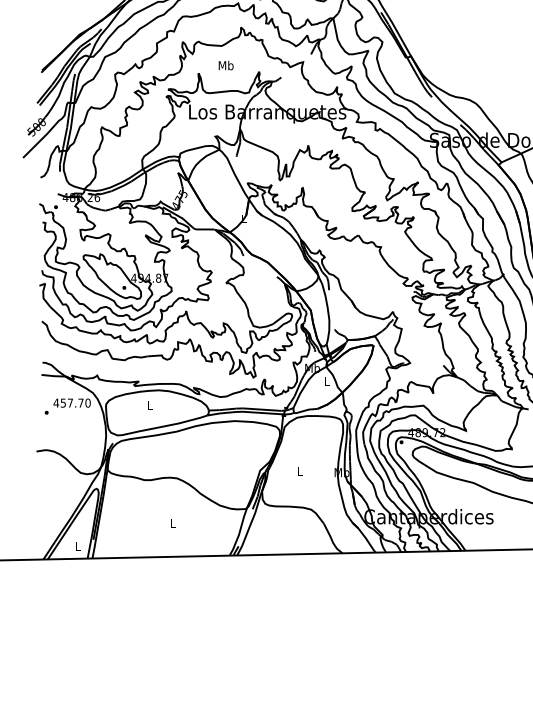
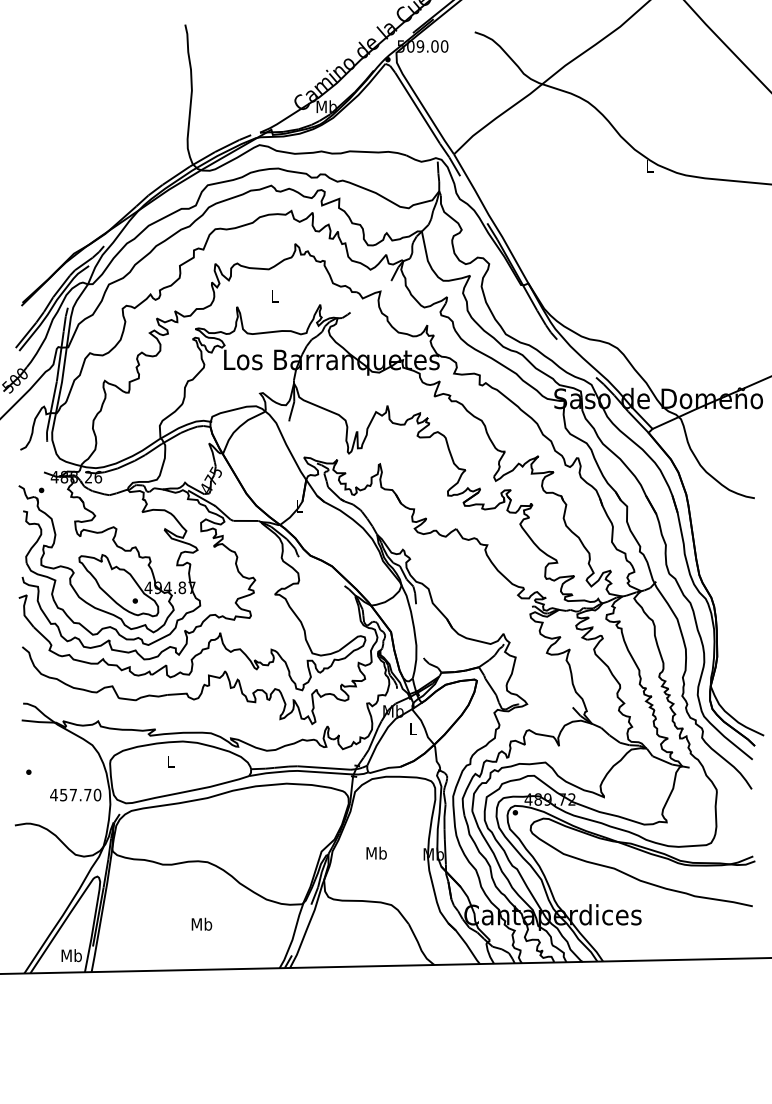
text: (225, 65) -> (274, 295), Mb -> L
text: (71, 402) -> (75, 794), moved
text: (300, 471) -> (376, 852), L -> Mb
text: (172, 523) -> (201, 923), L -> Mb
text: (77, 546) -> (71, 955), L -> Mb

